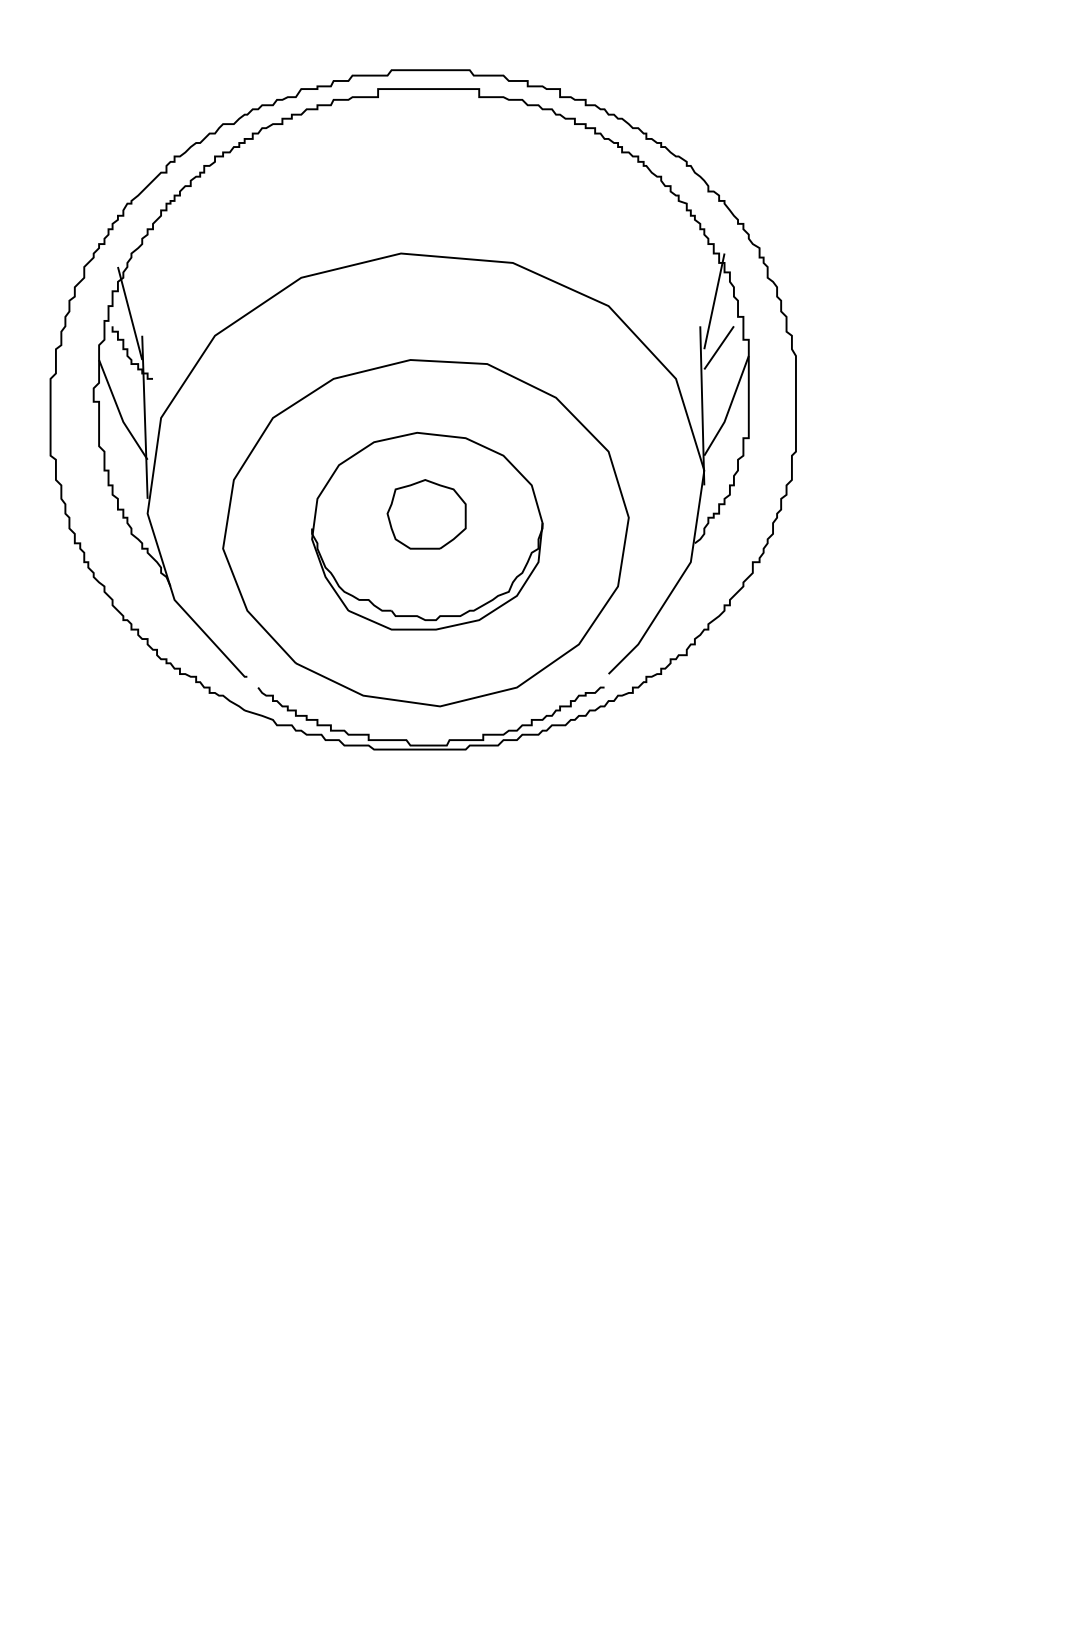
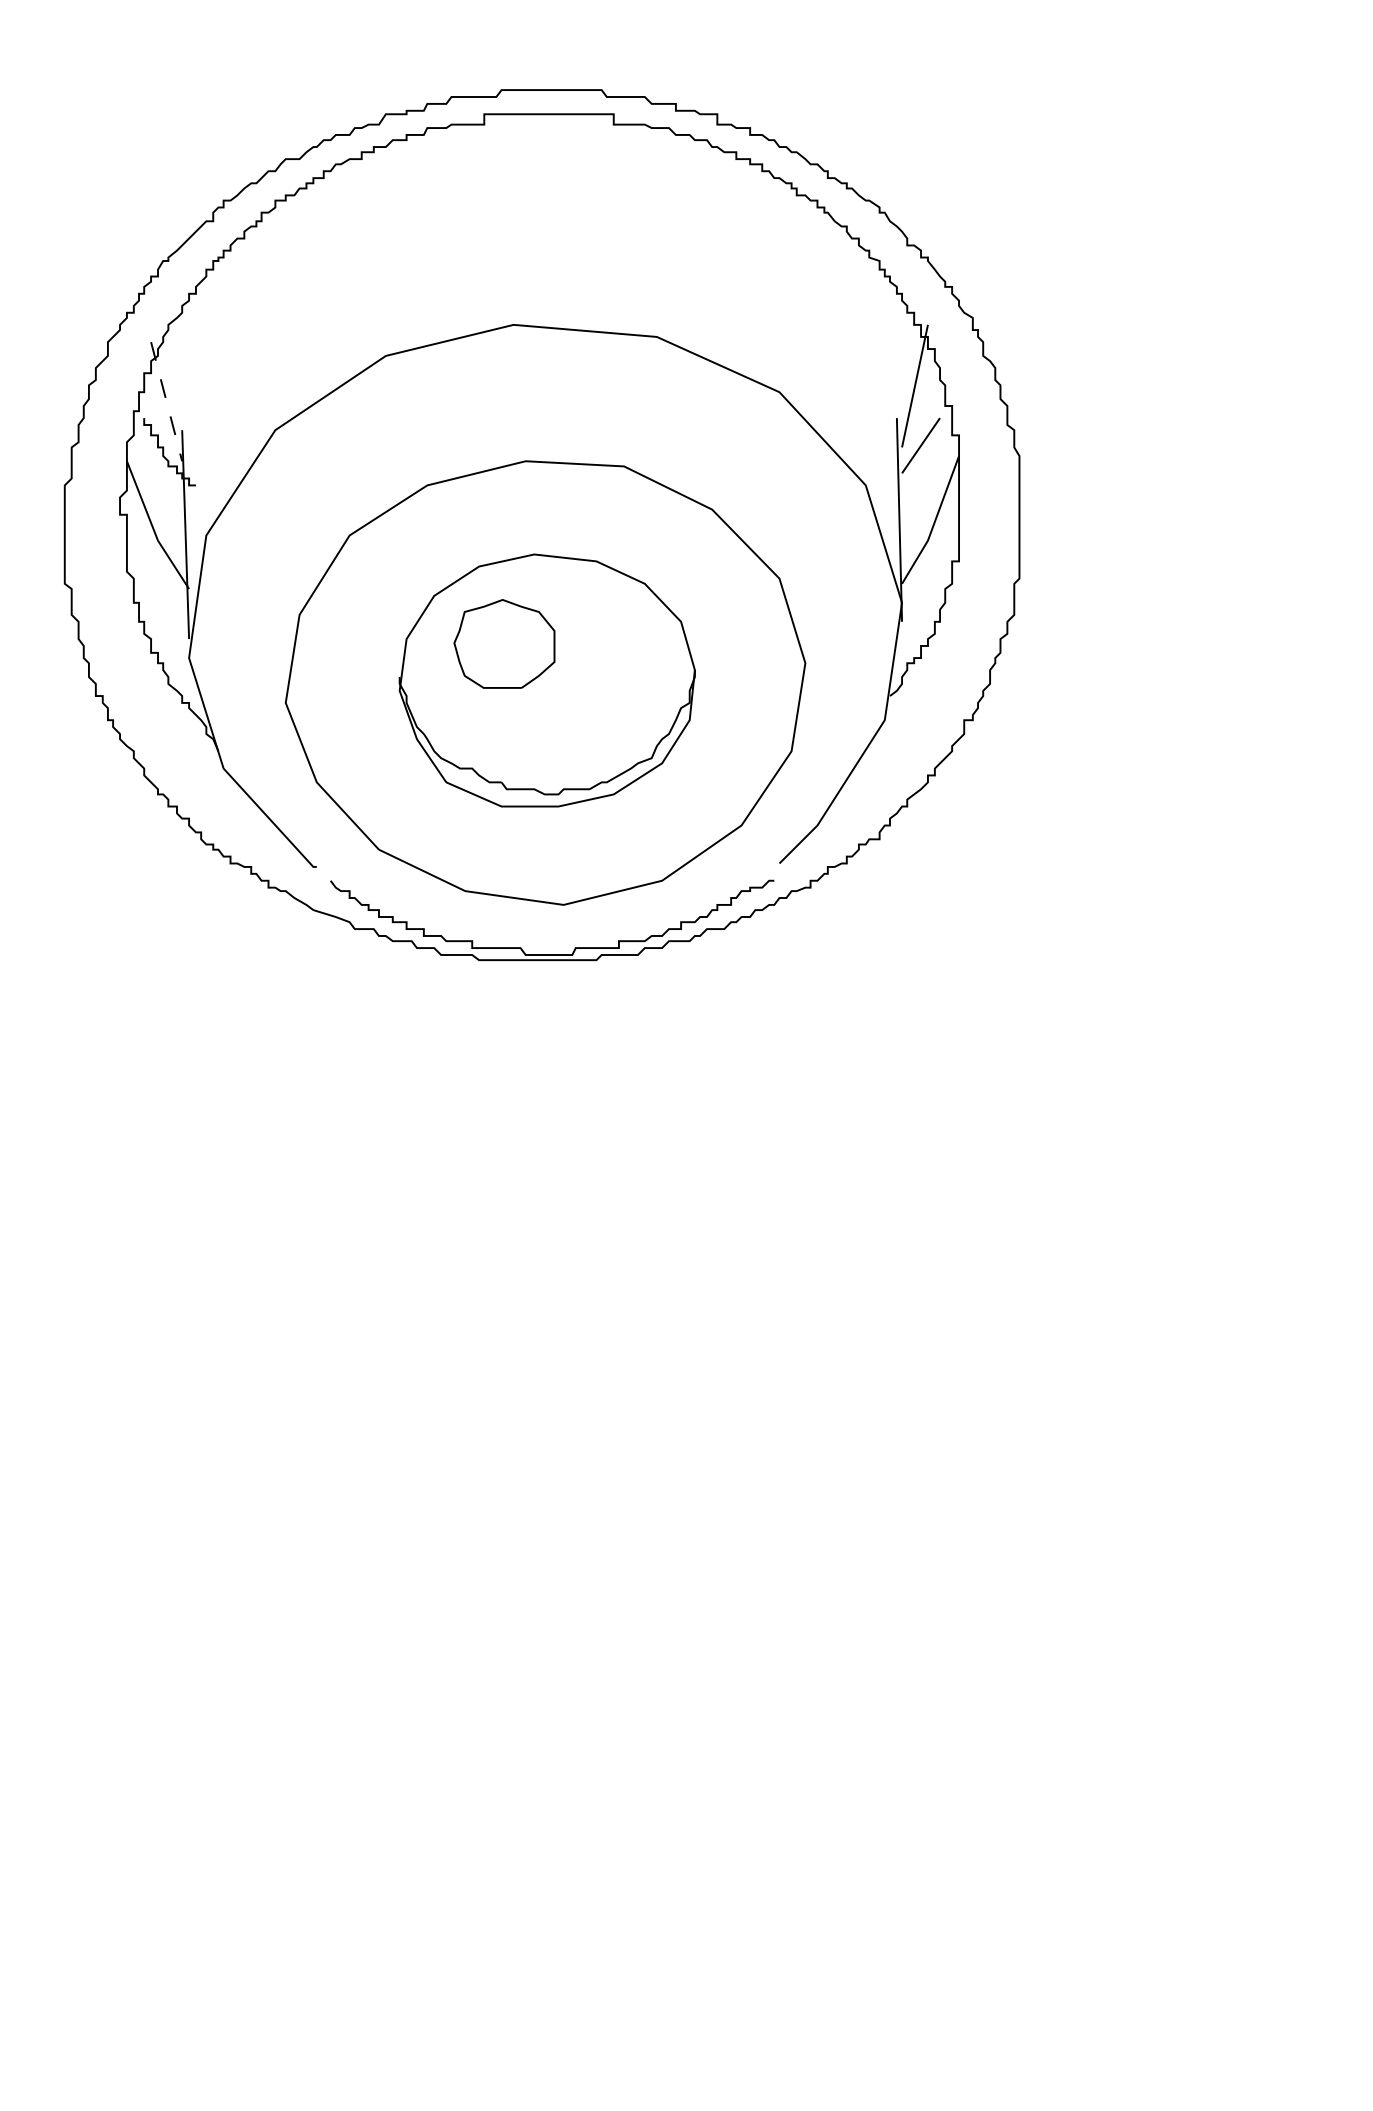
line: (129, 313) -> (166, 401), solid -> dashed
part: (426, 514) -> (504, 643), moved

